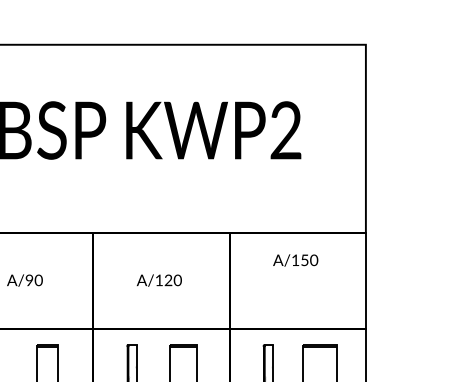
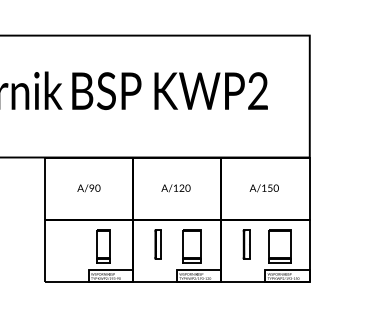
text: (294, 260) -> (263, 188), moved

